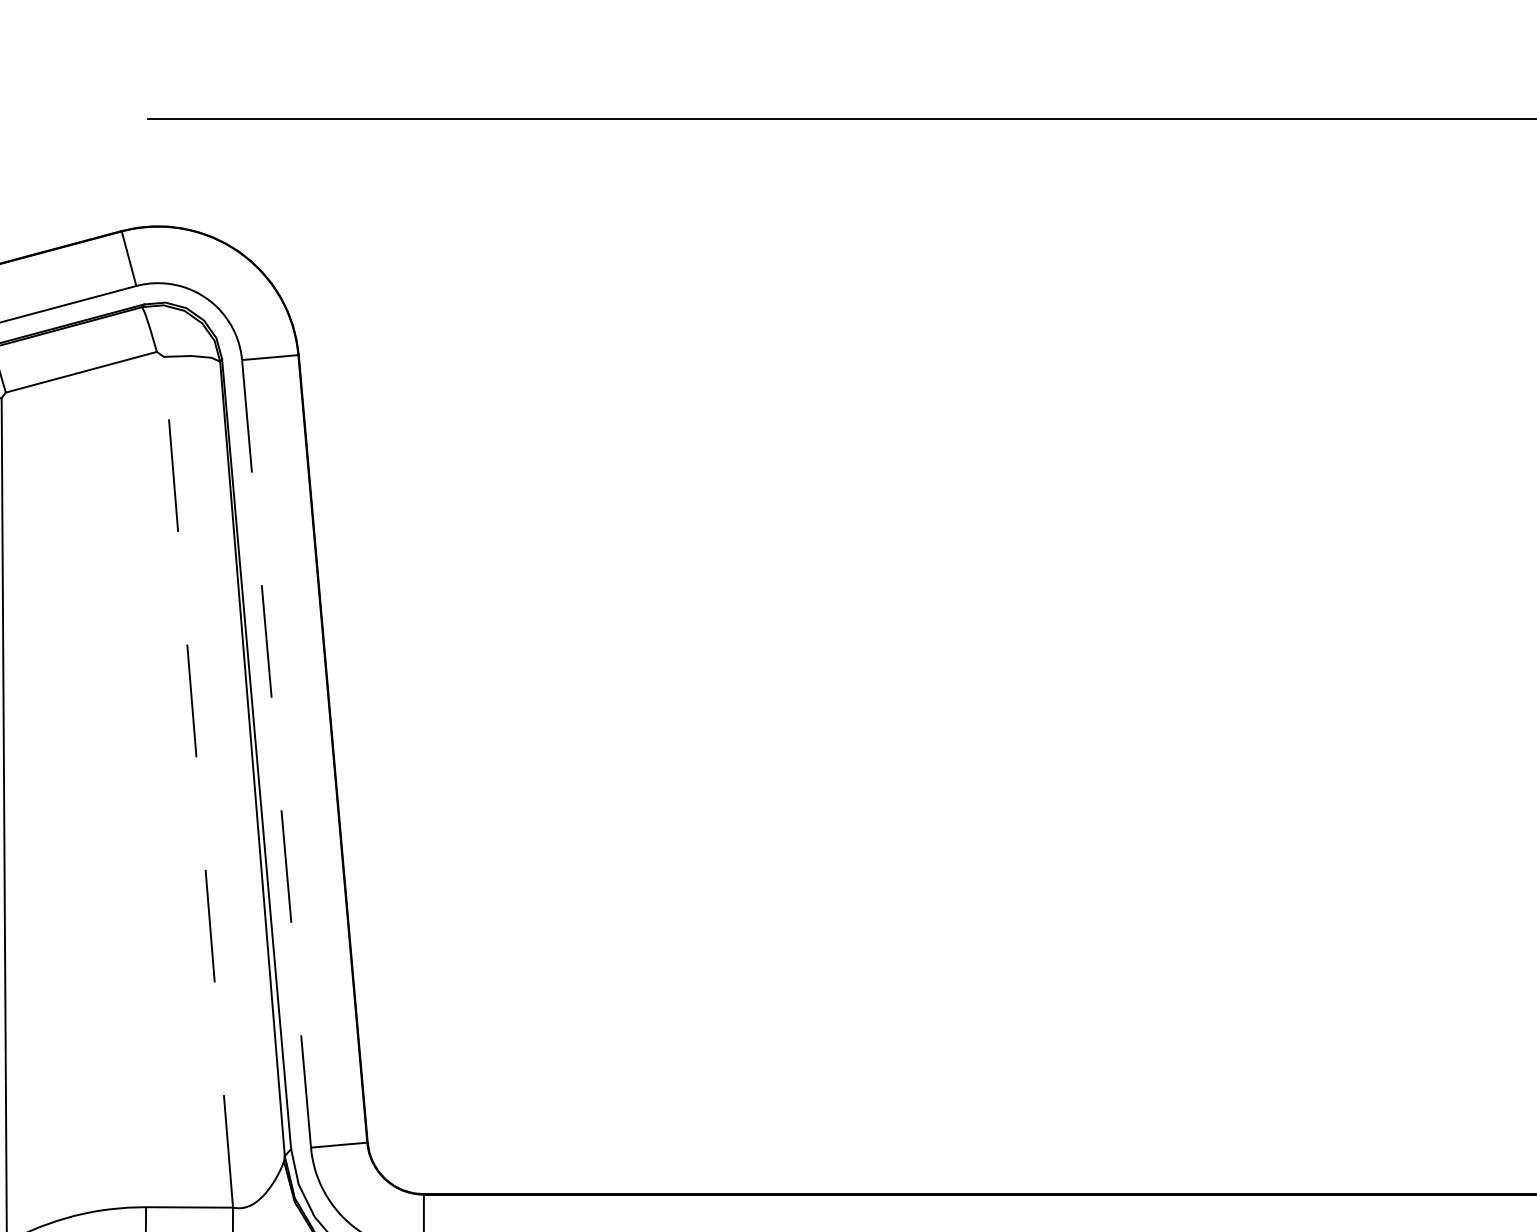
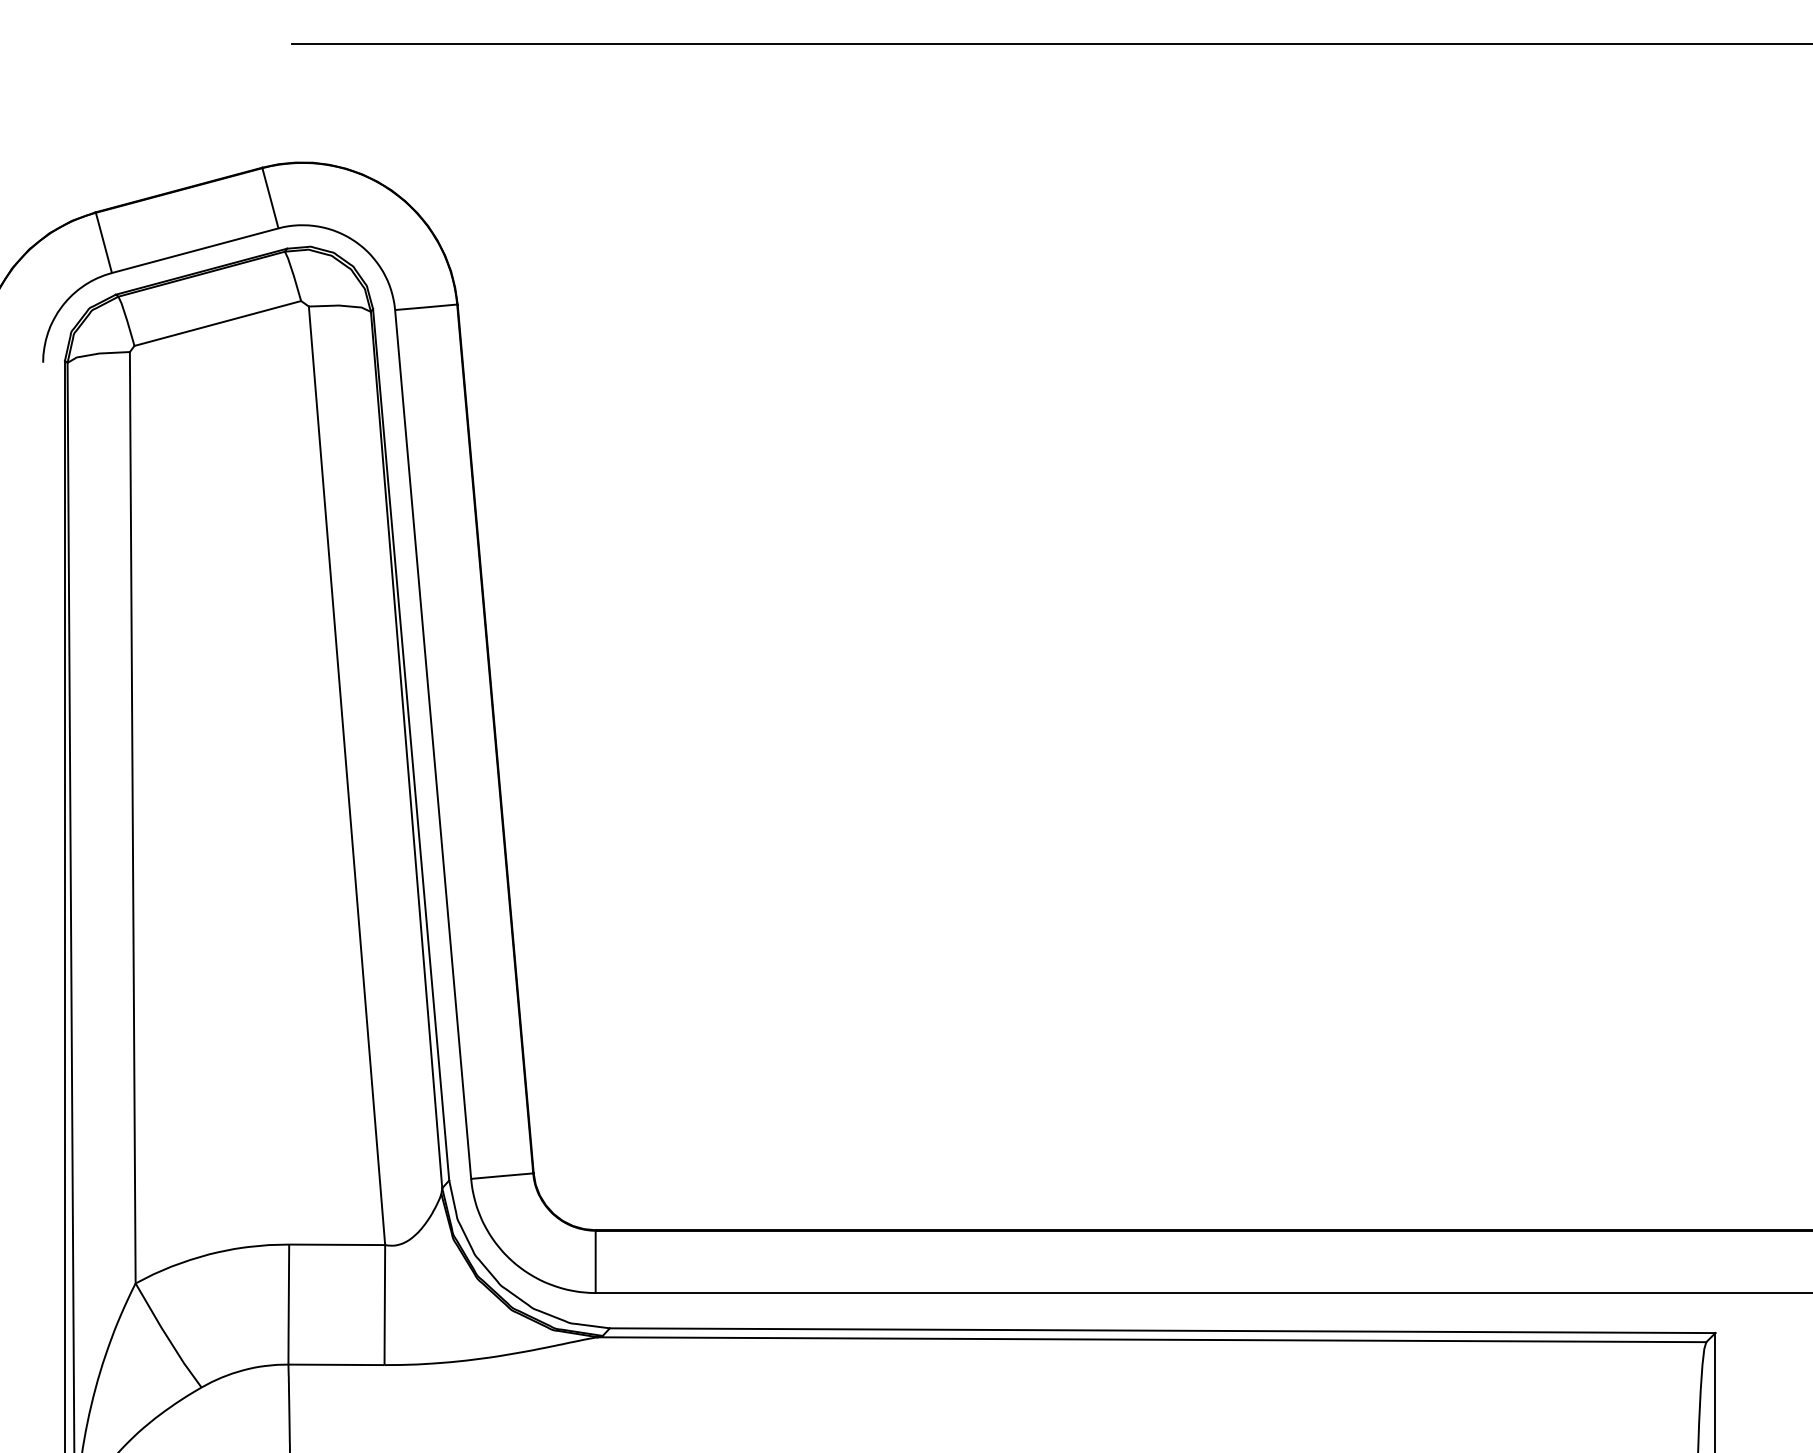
line: (276, 753) -> (433, 744), dashed -> solid
line: (198, 781) -> (347, 775), dashed -> solid

